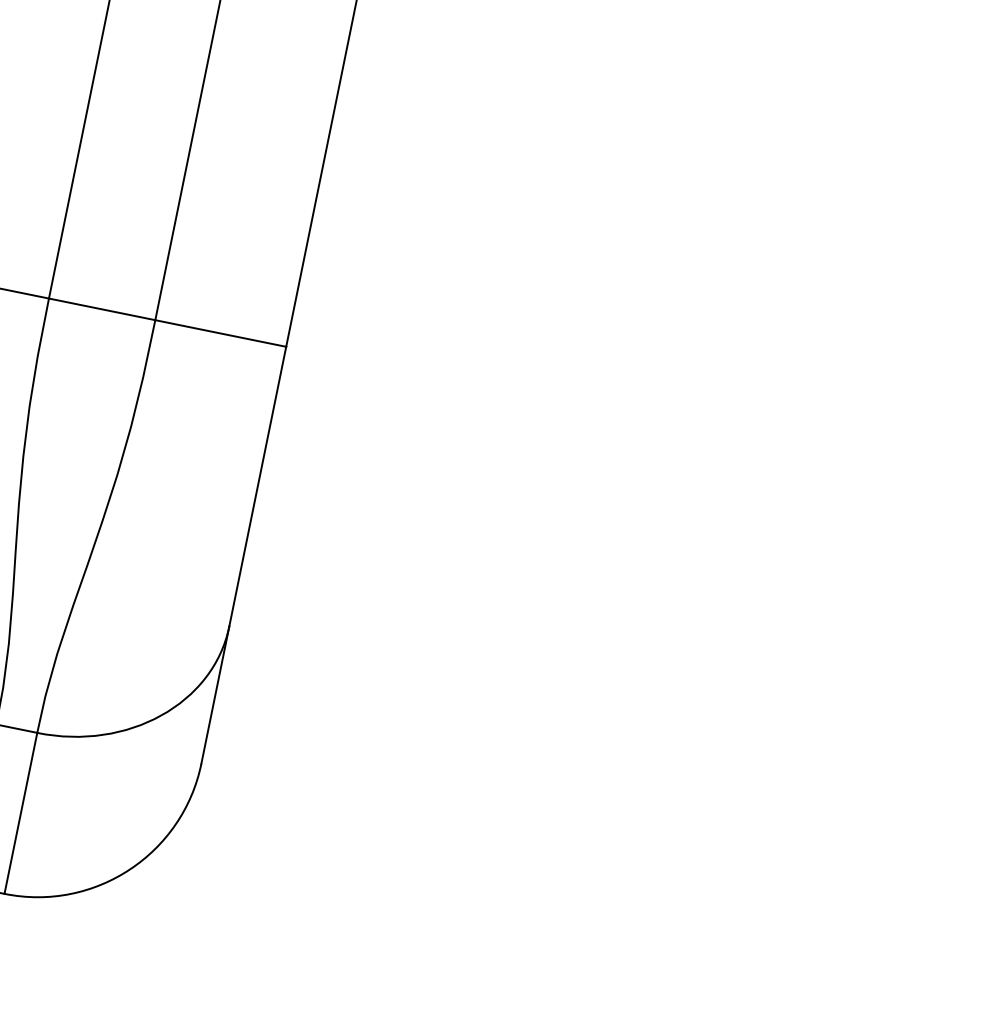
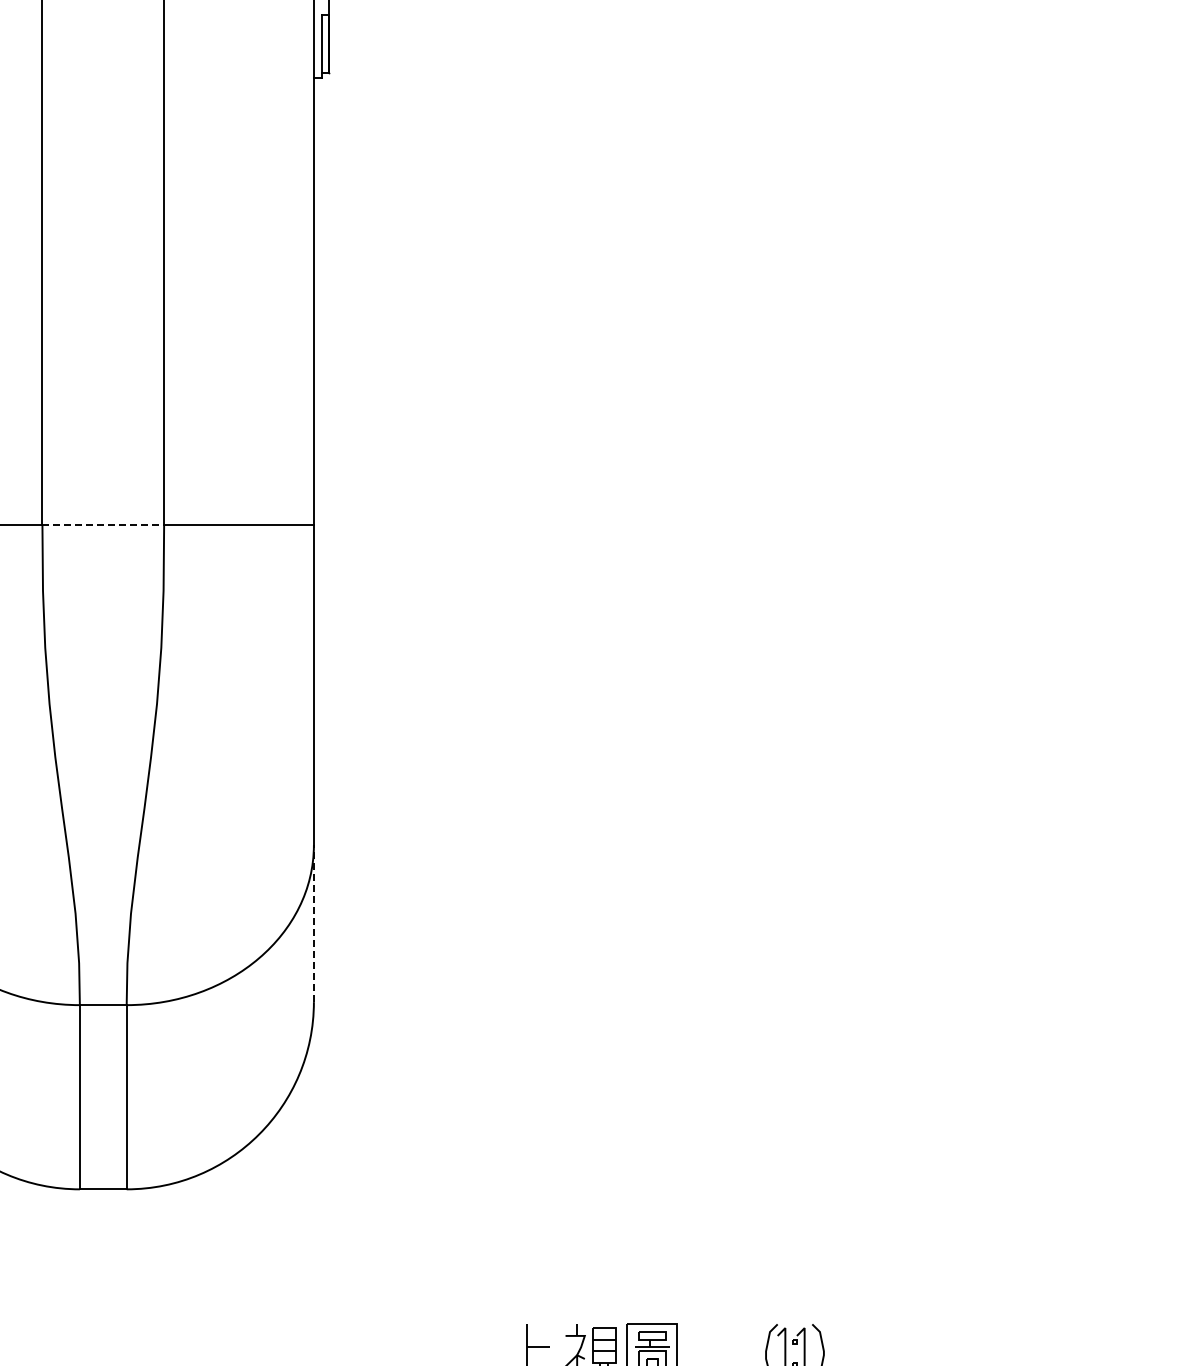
line: (102, 309) -> (103, 525), solid -> dashed
line: (215, 694) -> (313, 923), solid -> dashed

